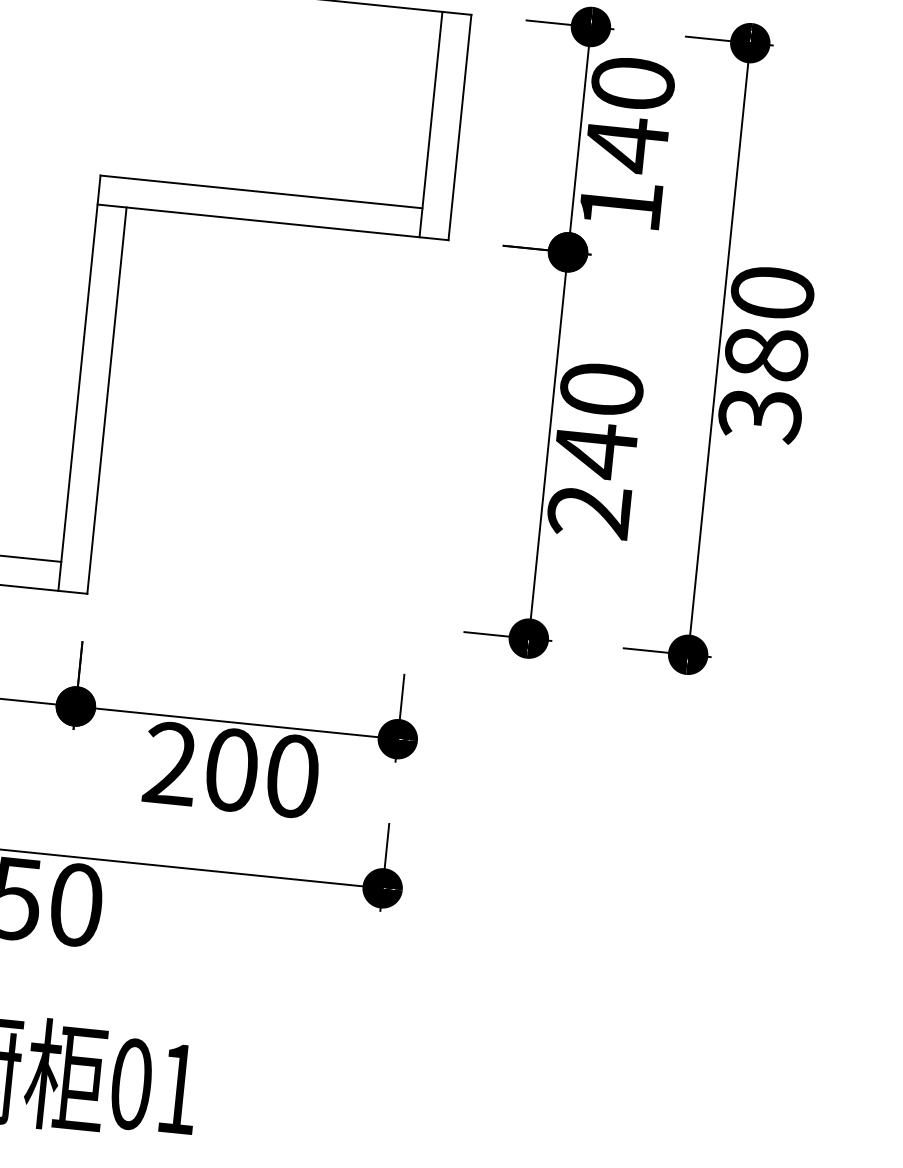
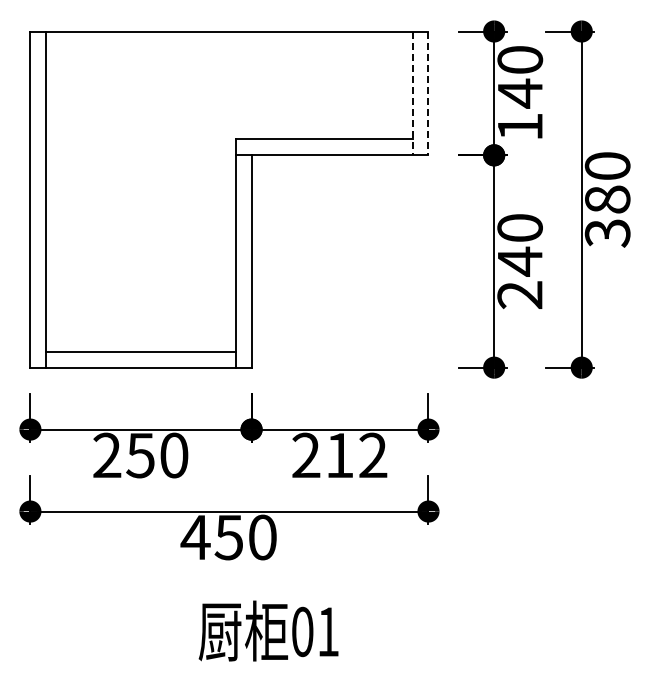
line: (430, 124) -> (412, 93), solid -> dashed
line: (459, 127) -> (428, 93), solid -> dashed
text: (262, 773) -> (356, 455), 200 -> 212

